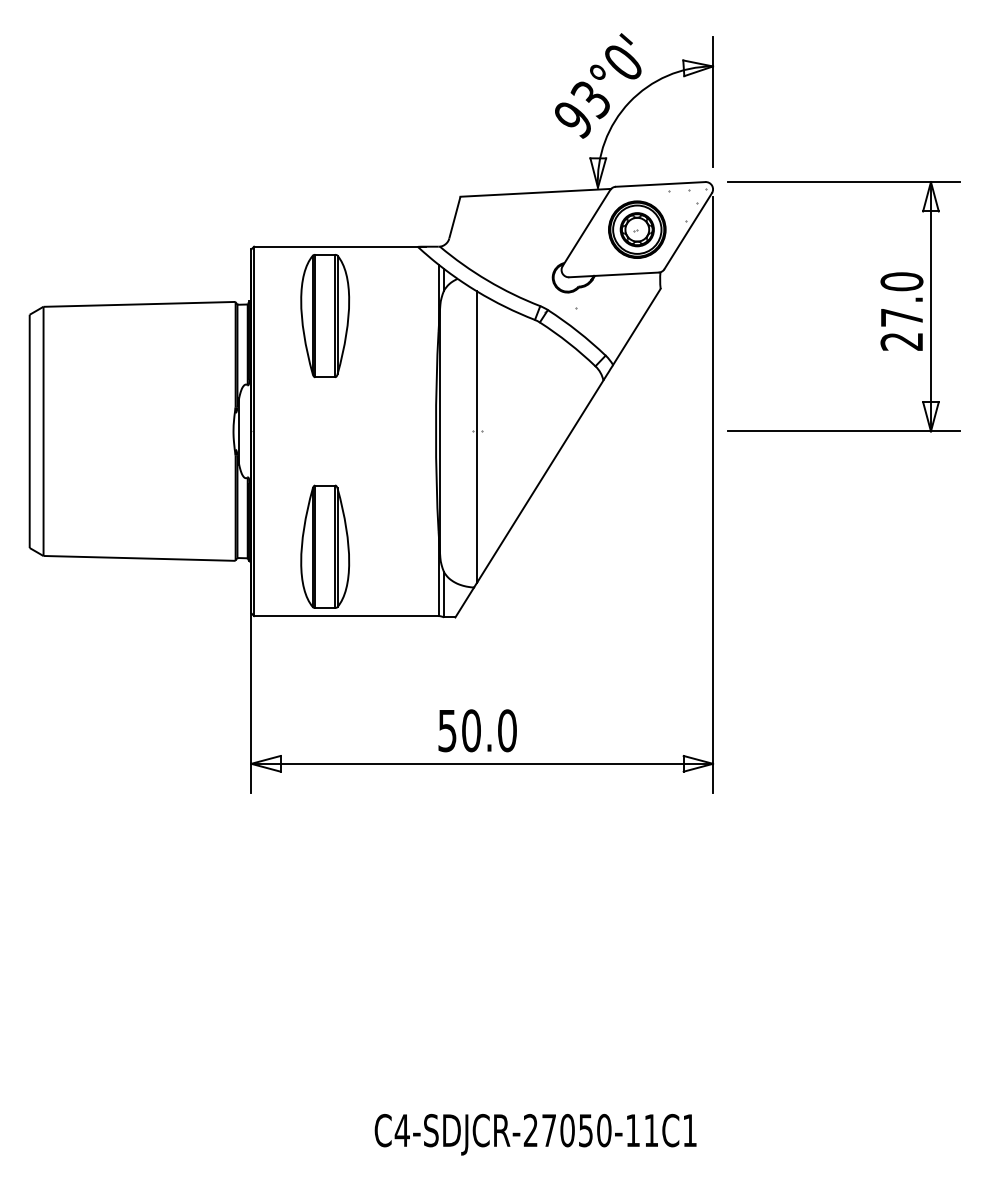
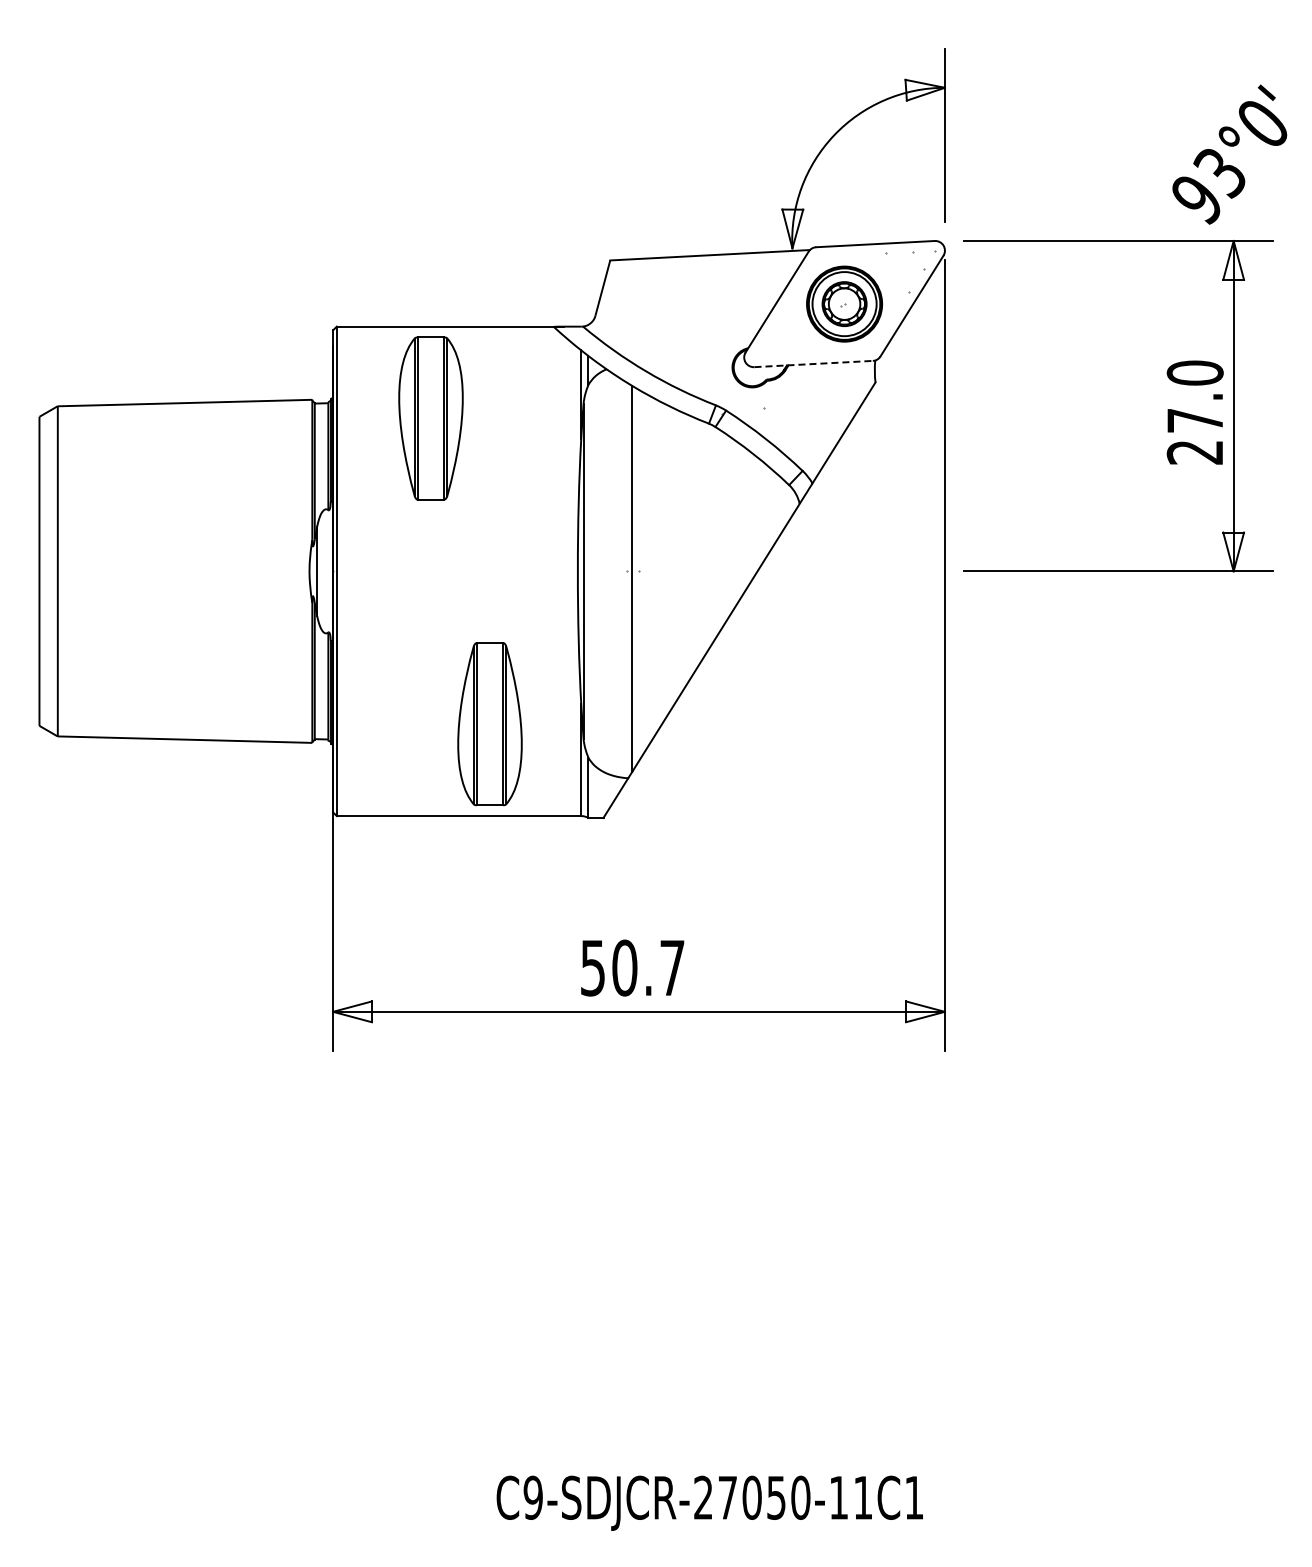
text: (598, 85) -> (1229, 154), moved
line: (614, 275) -> (814, 364), solid -> dashed
part: (324, 546) -> (489, 724), moved
text: (507, 730) -> (672, 967), 50.0 -> 50.7
text: (402, 1130) -> (533, 1497), C4-SDJCR-27050-11C1 -> C9-SDJCR-27050-11C1

